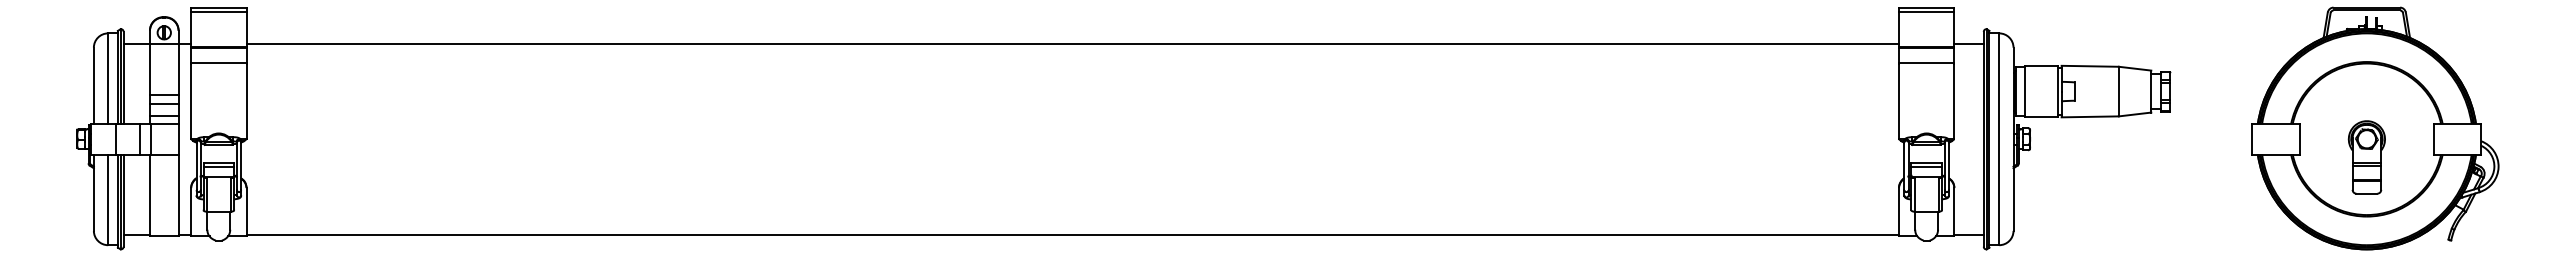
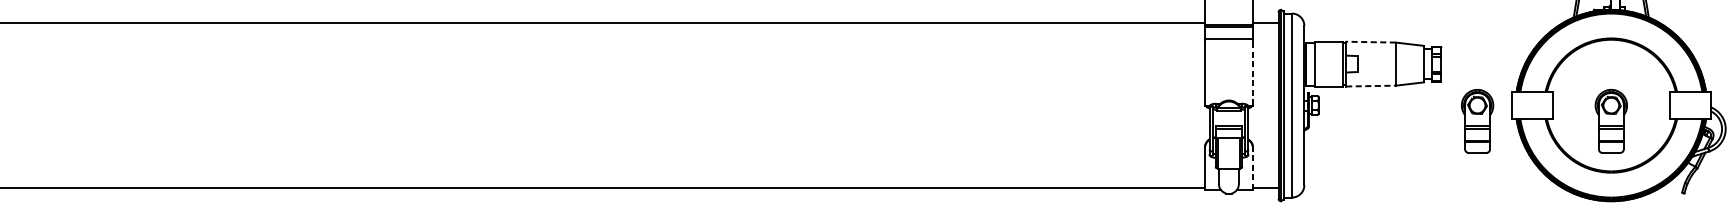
line: (2090, 66) -> (1371, 42), solid -> dashed
line: (1954, 101) -> (1253, 72), solid -> dashed
line: (2090, 116) -> (1371, 85), solid -> dashed
part: (2212, 157) -> (1477, 121), added
line: (1954, 211) -> (1253, 168), solid -> dashed

